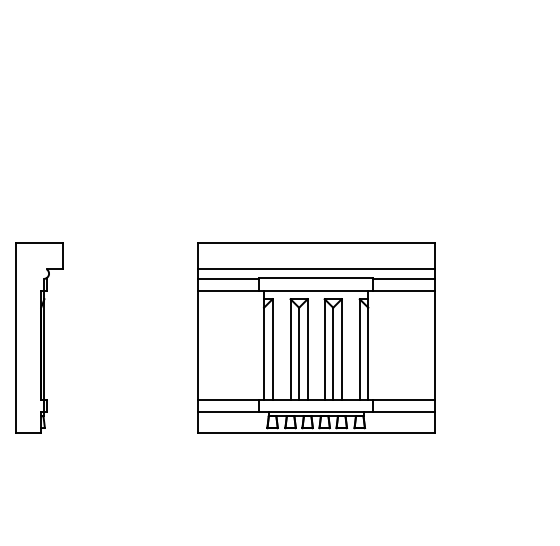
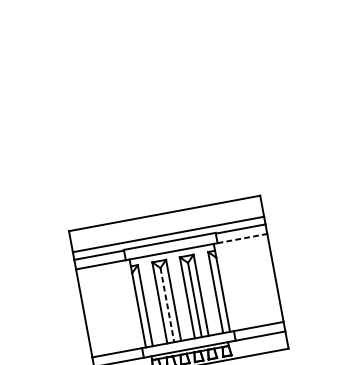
line: (403, 290) -> (242, 238), solid -> dashed
line: (299, 353) -> (167, 304), solid -> dashed

